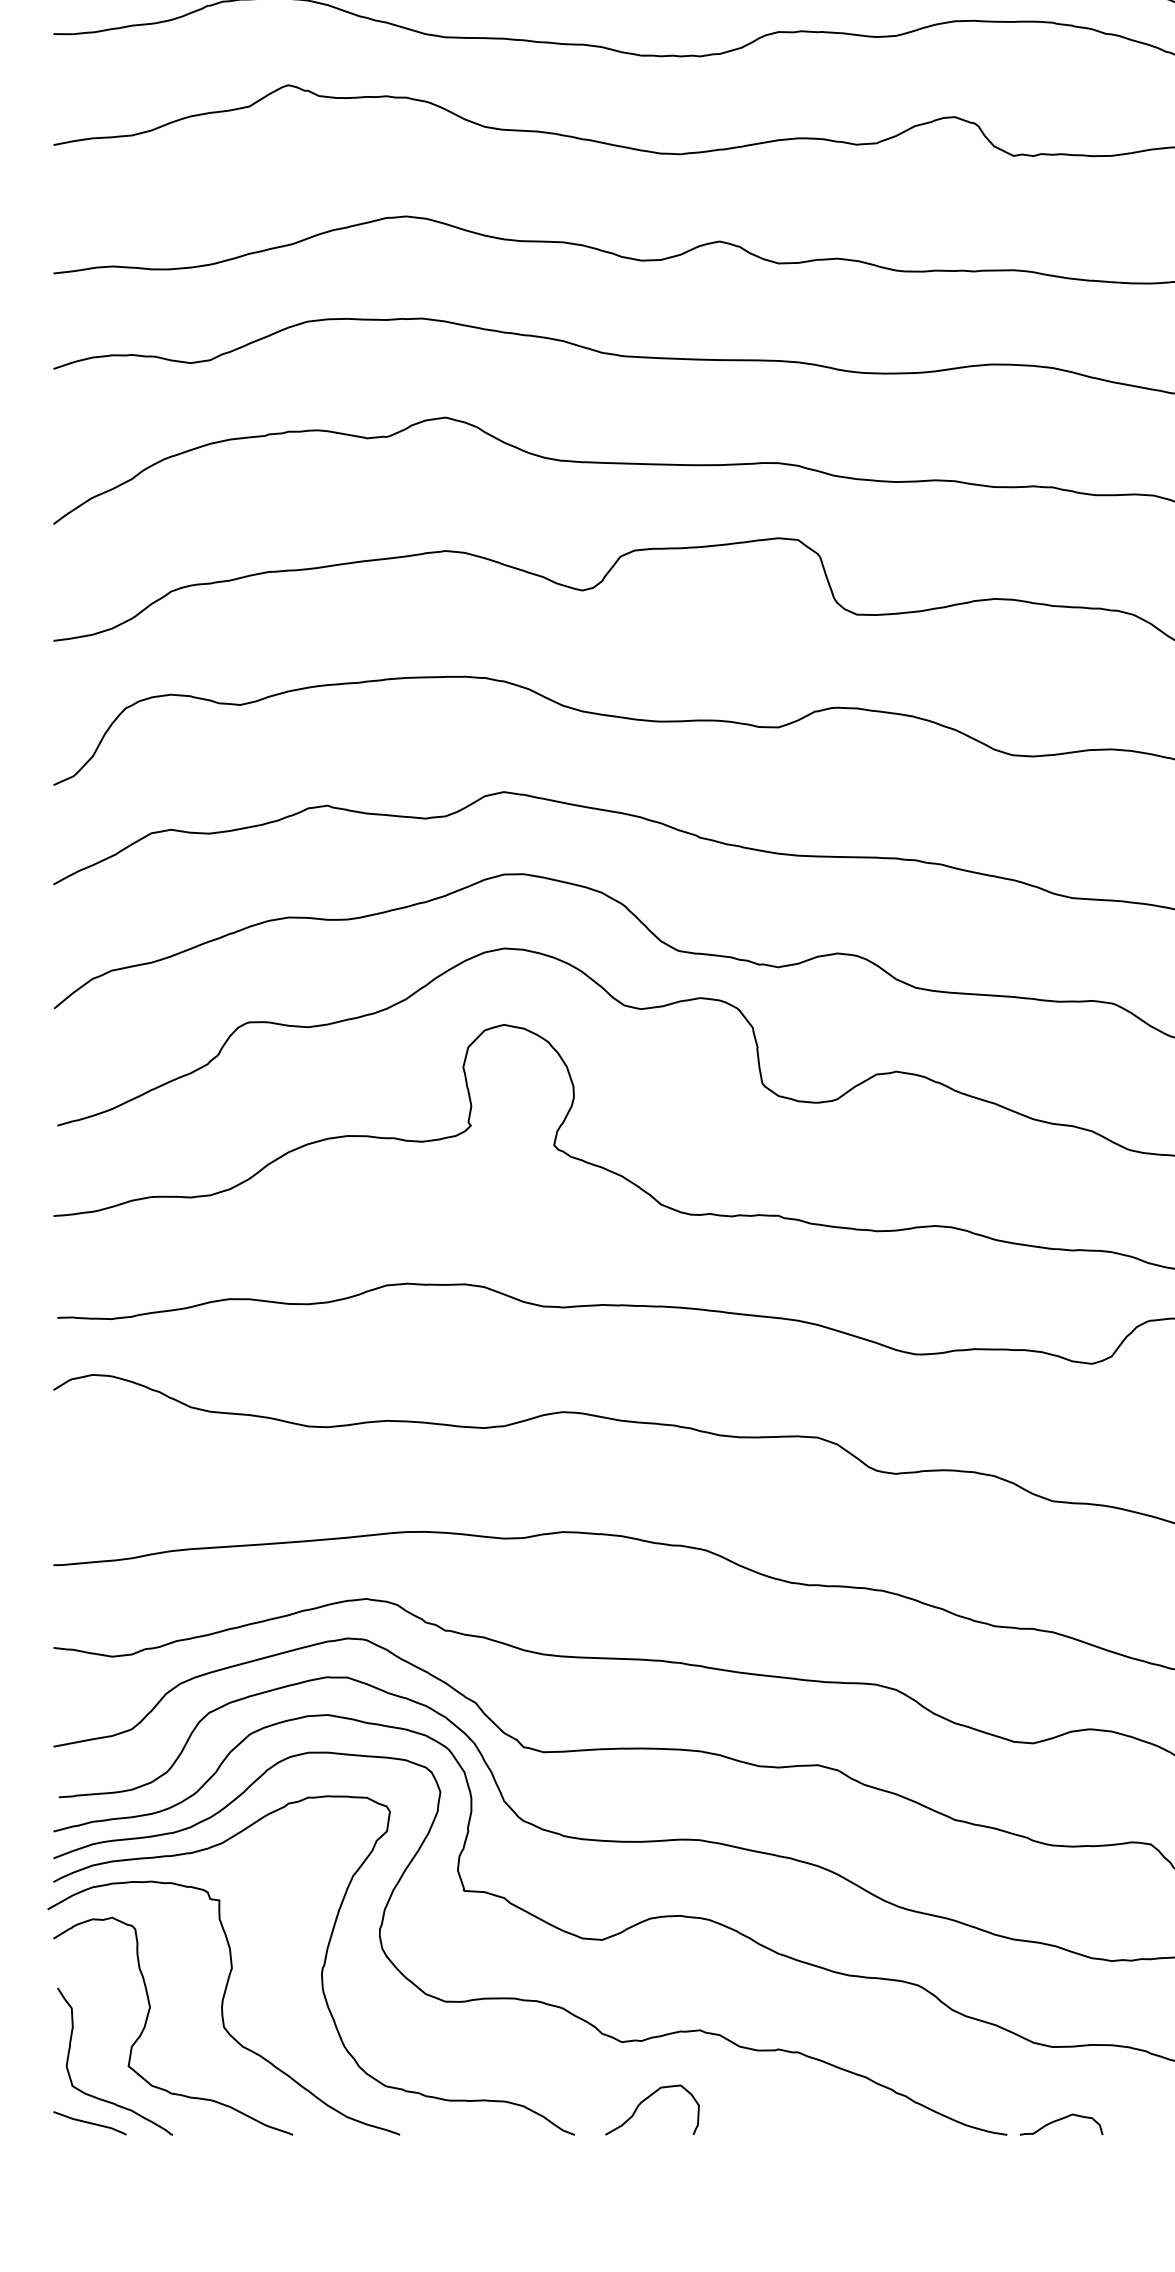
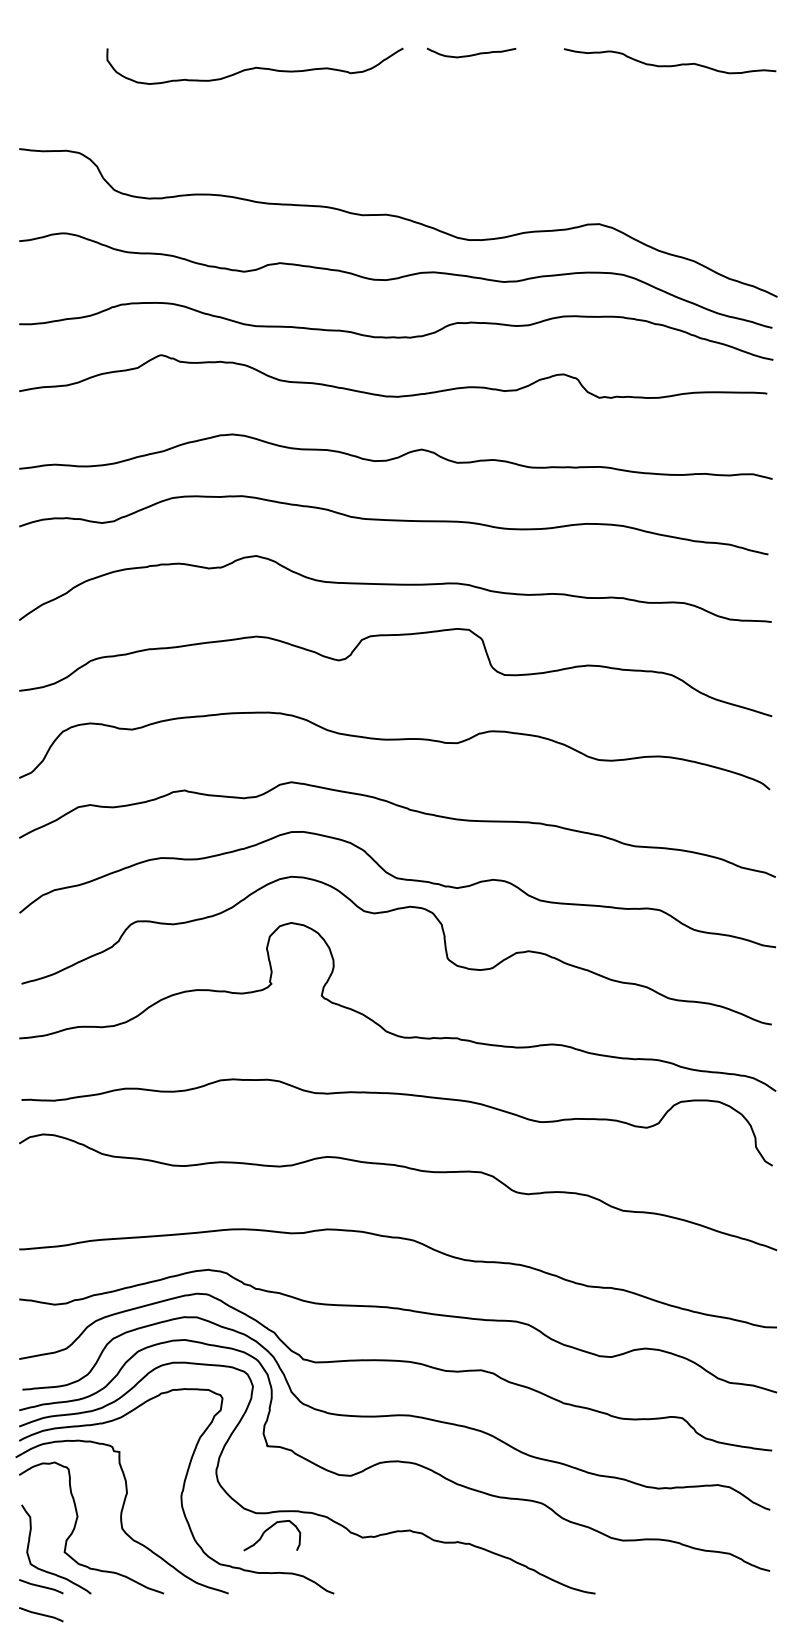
curve: (648, 2099) -> (269, 1529), moved
curve: (1060, 2121) -> (627, 1585), removed
curve: (90, 2169) -> (41, 1614), added

